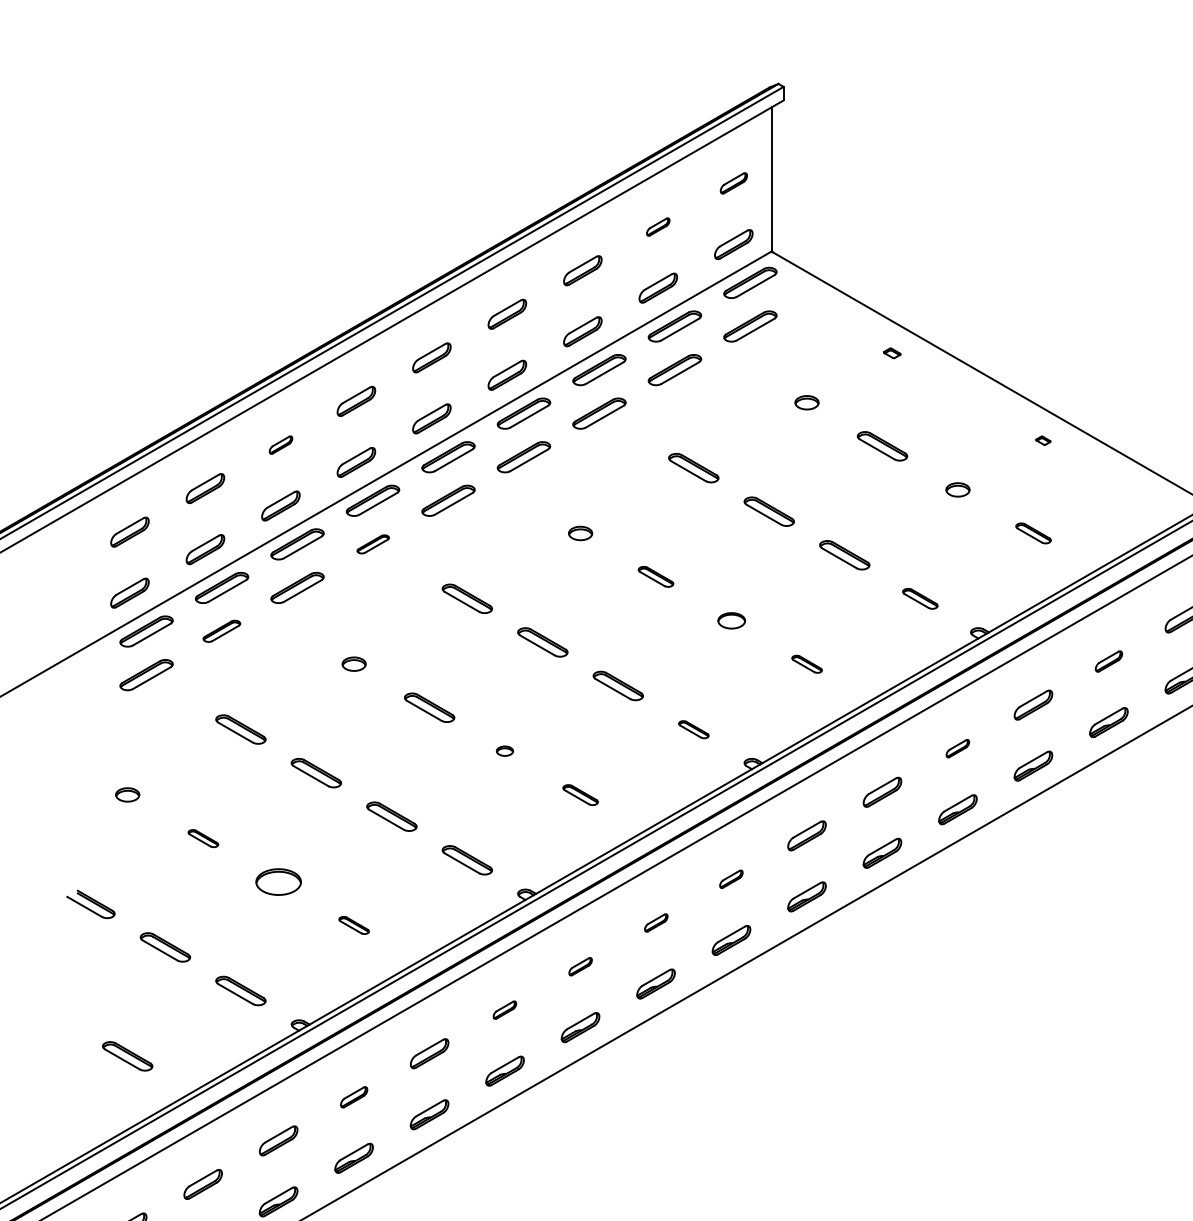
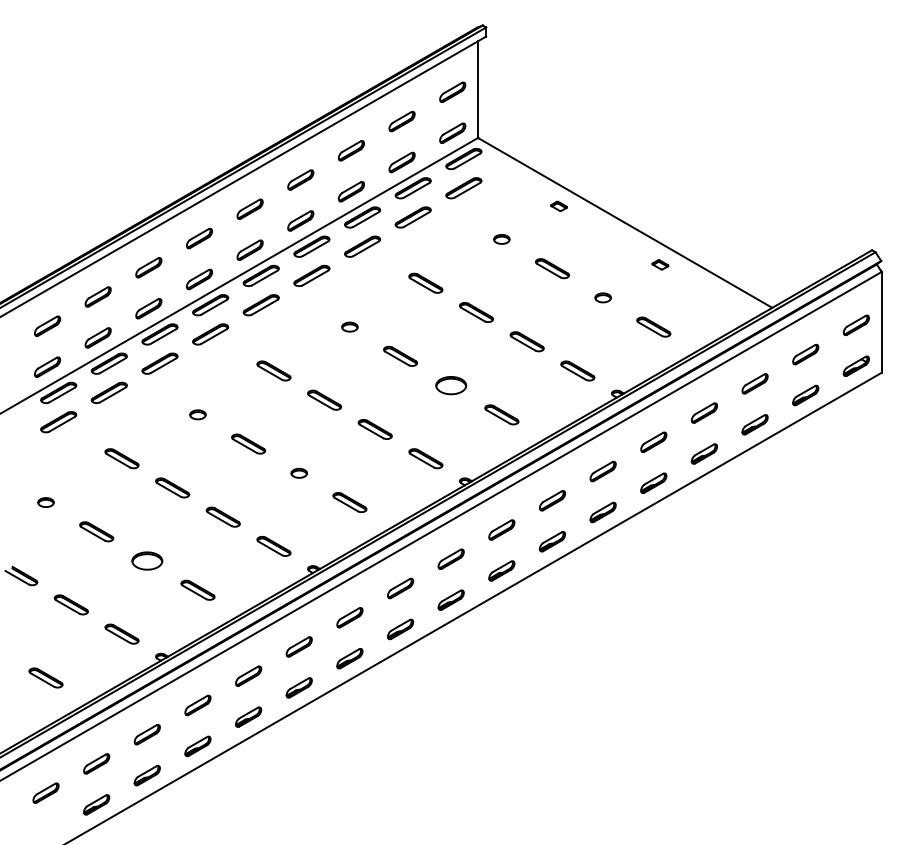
part: (733, 182) -> (452, 91), size x1.43
part: (657, 227) -> (401, 121), size x1.67
part: (891, 352) -> (558, 205), size x1.43
part: (1043, 440) -> (660, 264), size x1.67
part: (280, 444) -> (148, 267), size x1.67
part: (1033, 532) -> (653, 326), size x1.43
part: (372, 544) -> (210, 334), size x1.67
part: (655, 575) -> (400, 355), size x1.43
part: (919, 598) -> (577, 370), size x1.43
part: (731, 620) -> (451, 385), size x1.67
part: (220, 630) -> (108, 392), size x1.43
part: (1109, 660) -> (704, 412), size x1.43
part: (806, 663) -> (501, 414), size x1.67
part: (693, 729) -> (425, 458), size x1.67
part: (957, 748) -> (602, 471), size x1.67
part: (503, 750) -> (298, 472), size x1.43
part: (579, 794) -> (349, 502), size x1.43
part: (202, 838) -> (96, 531), size x1.67
part: (730, 878) -> (450, 558), size x1.67
part: (655, 922) -> (400, 588), size x1.67
part: (353, 924) -> (197, 589), size x1.67
part: (579, 966) -> (349, 617), size x1.67
part: (503, 1009) -> (298, 646), size x1.67
part: (353, 1097) -> (197, 705), size x1.43

